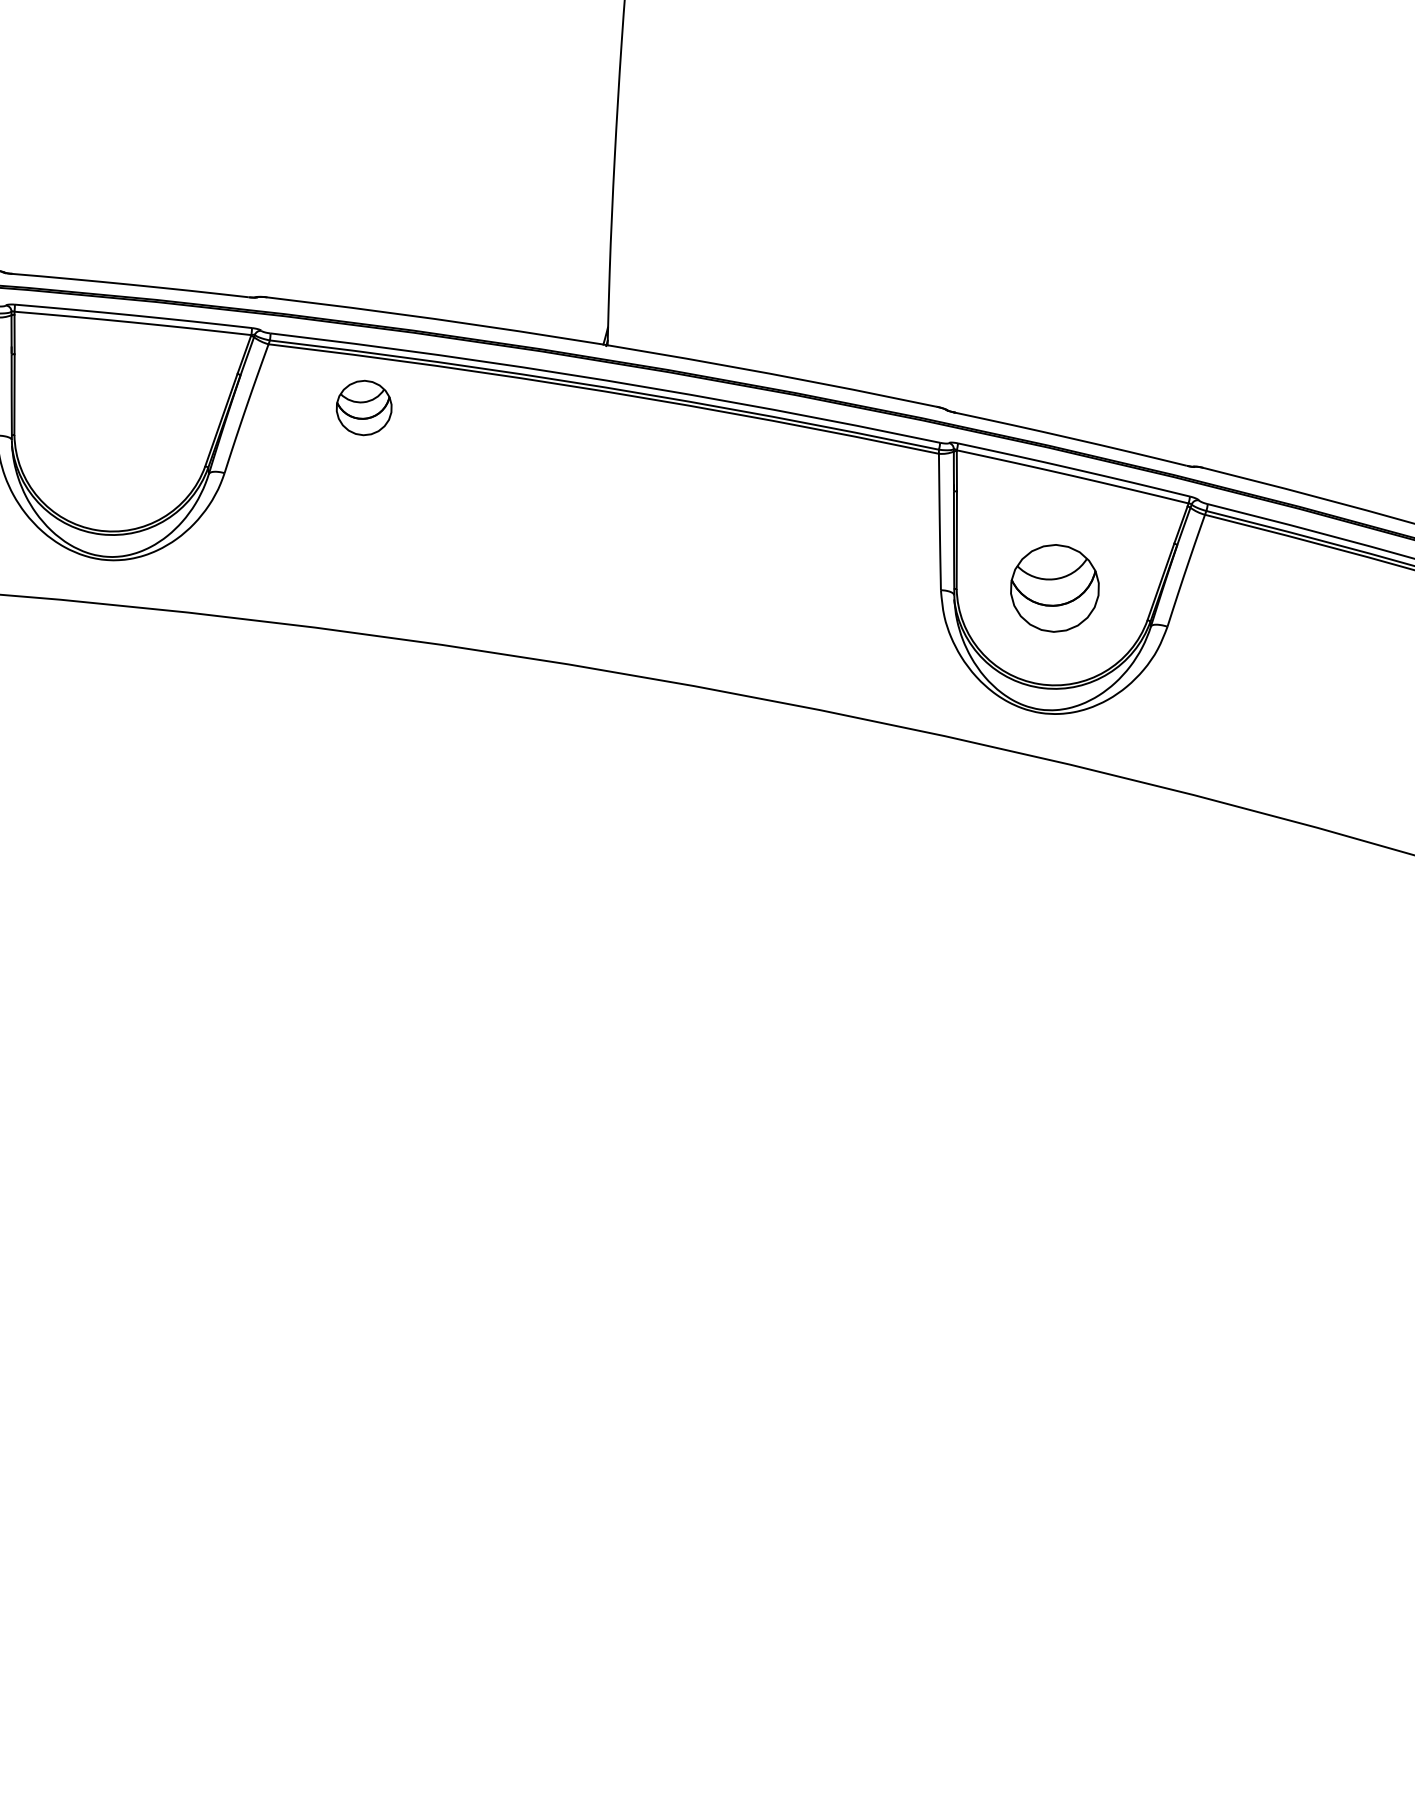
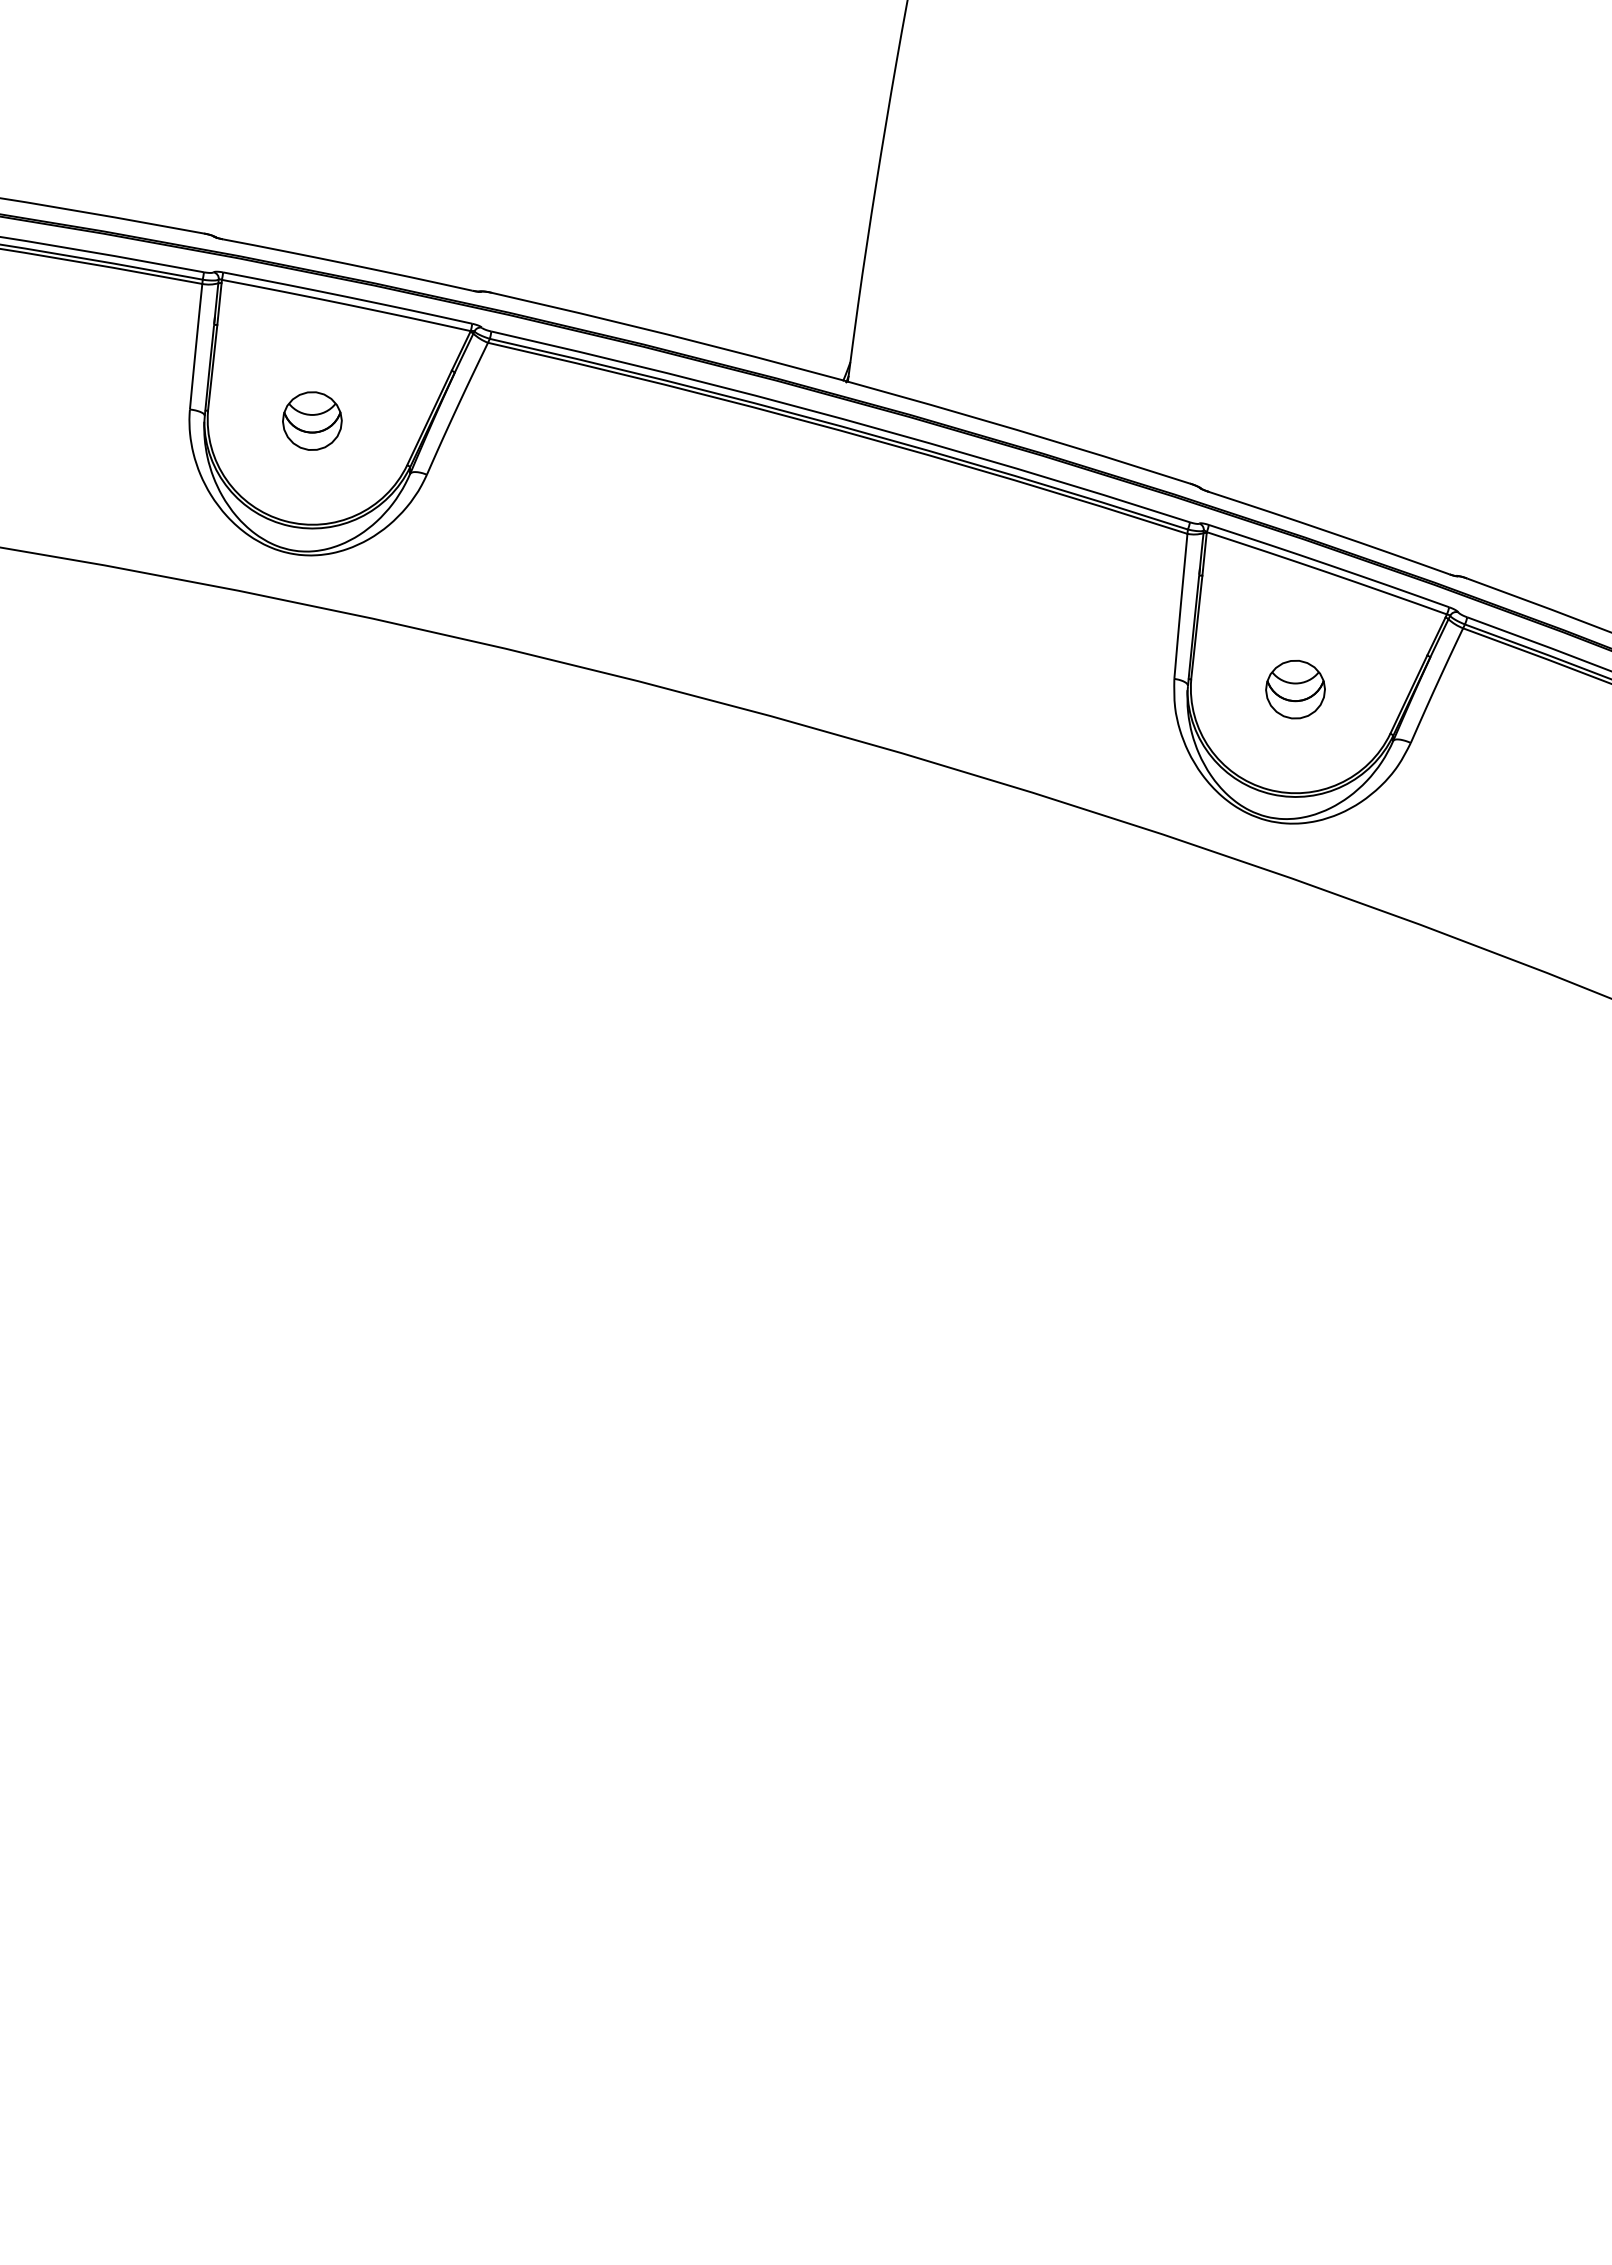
part: (364, 407) -> (312, 420), moved
part: (1054, 588) -> (1295, 689), size x0.62

